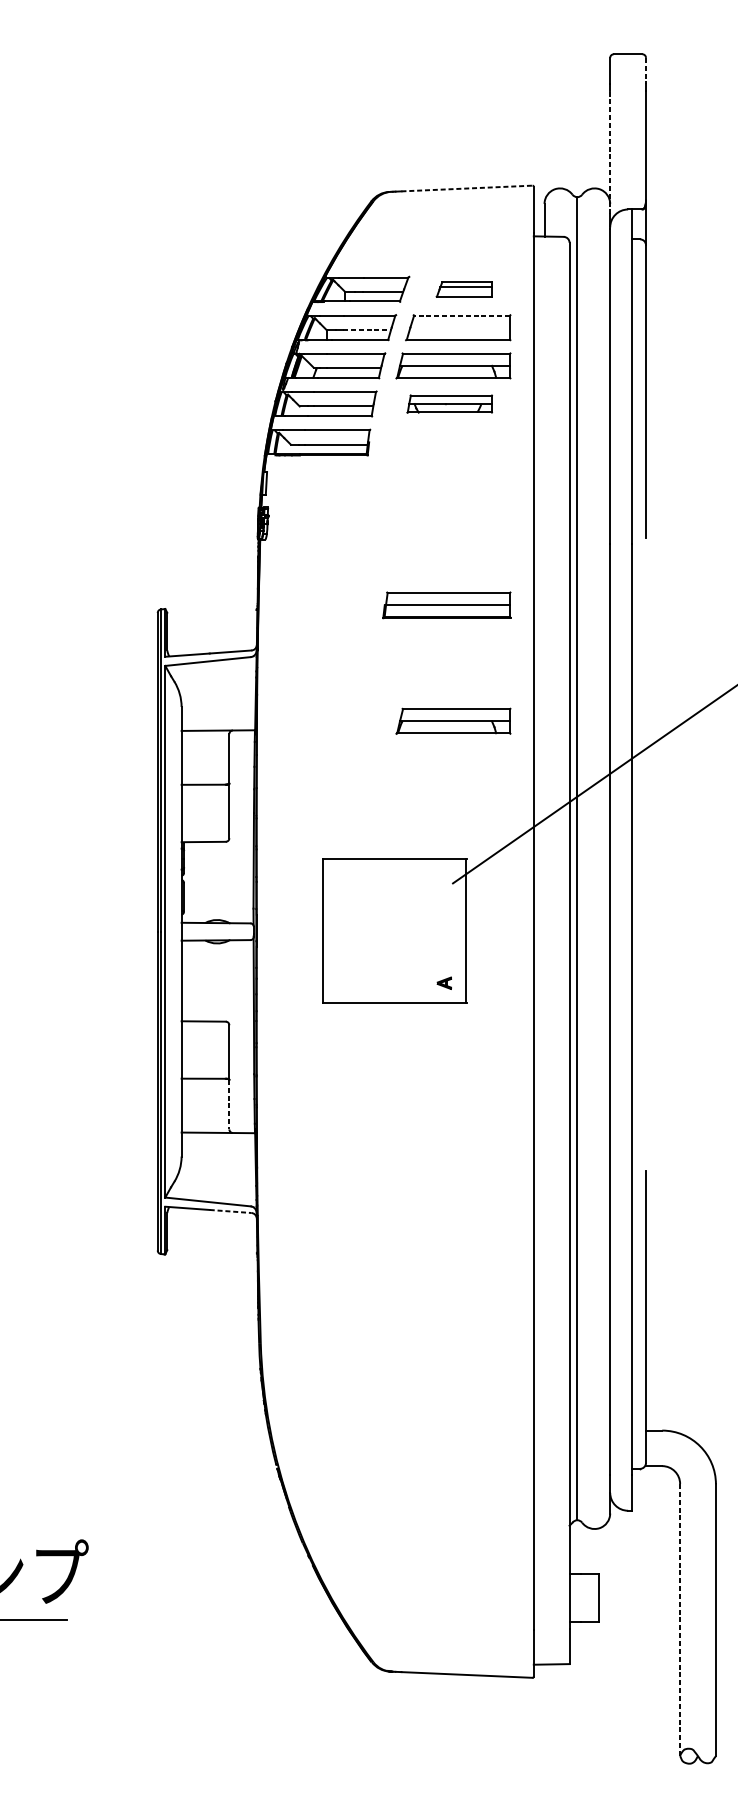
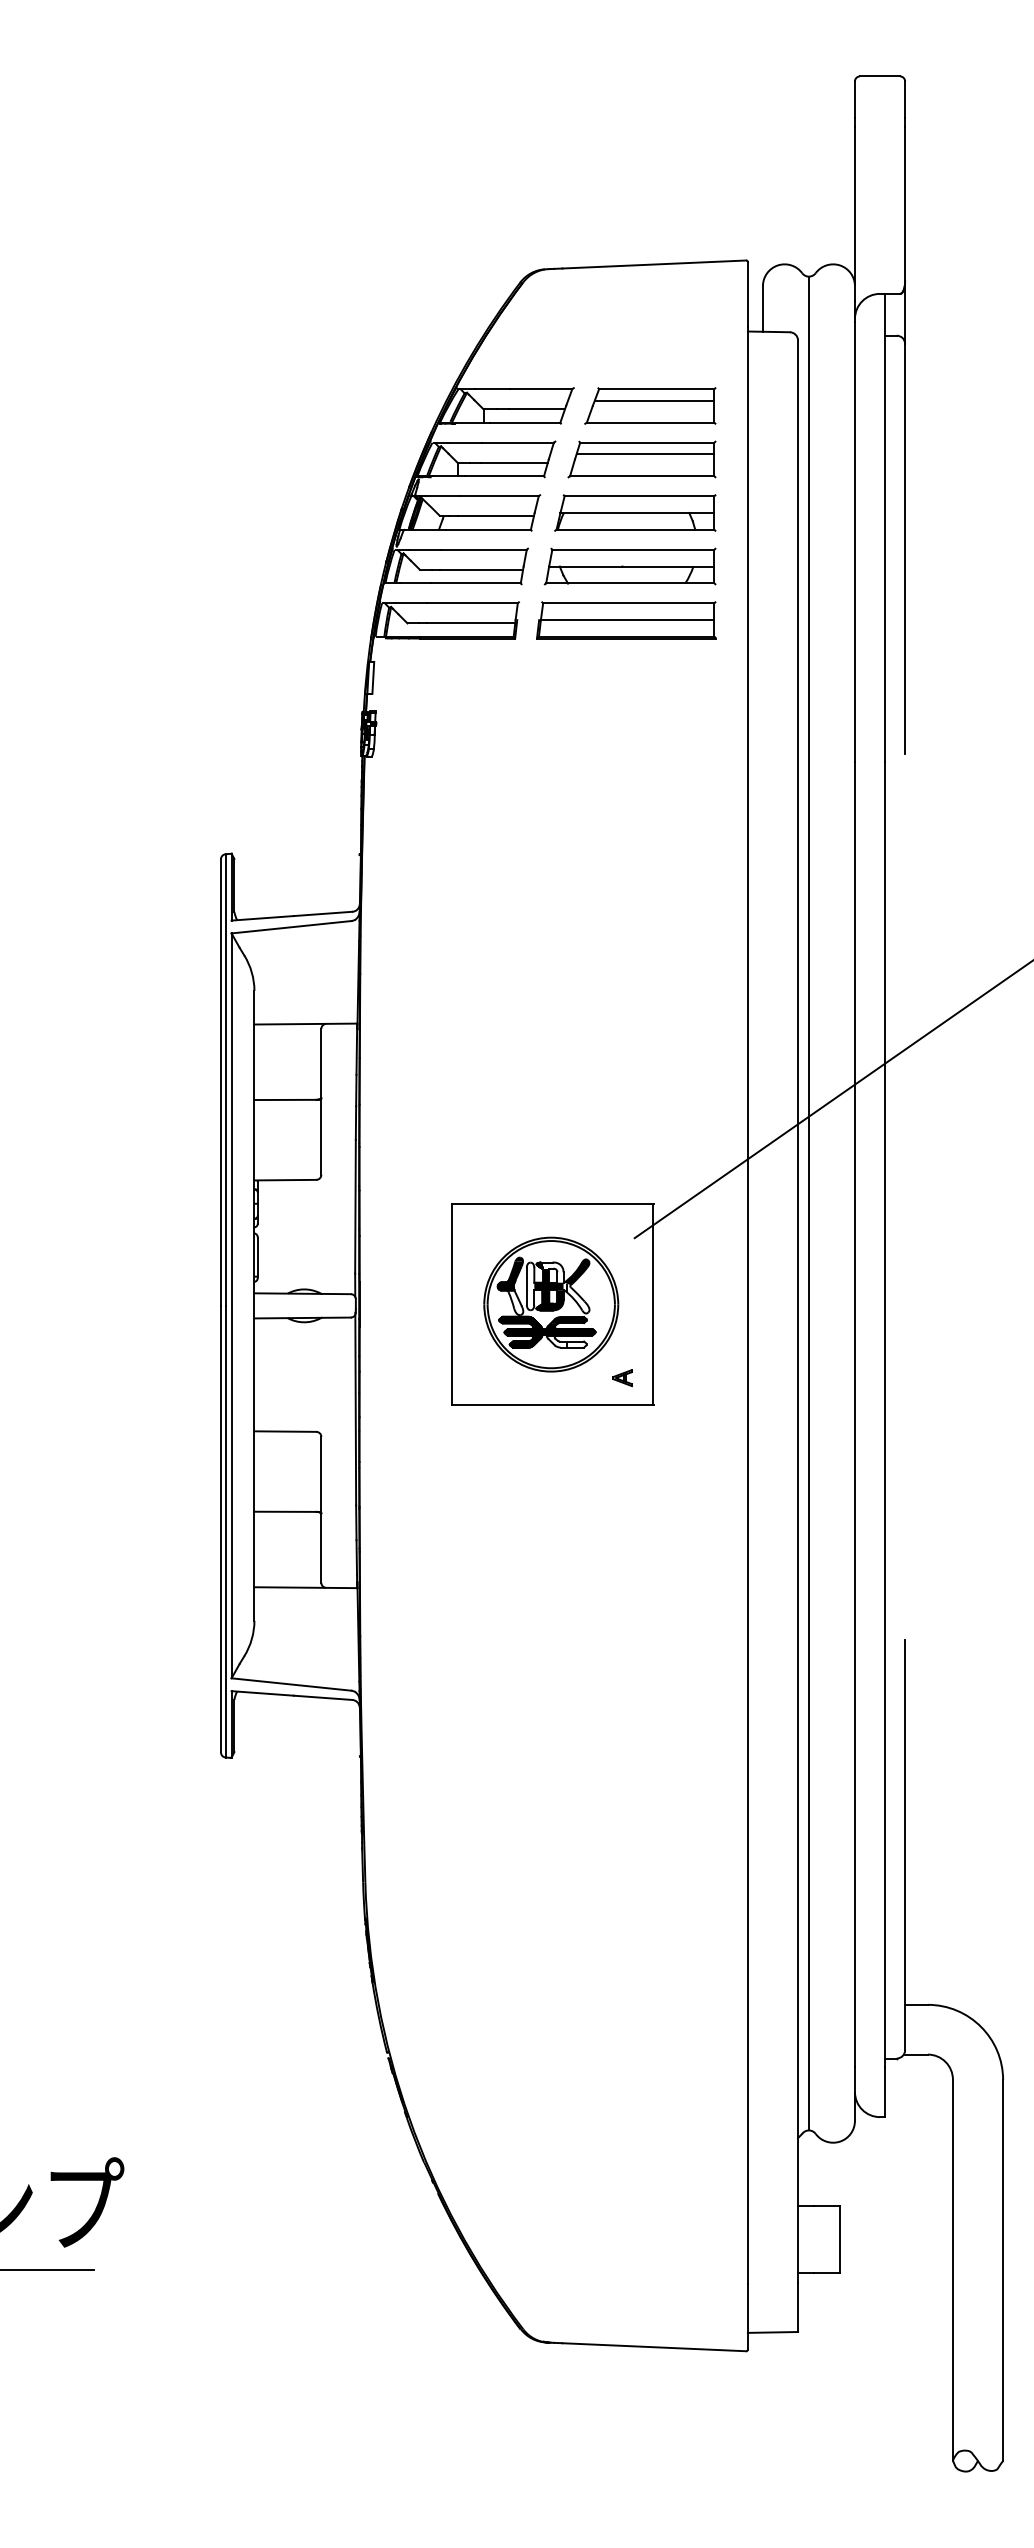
line: (646, 70) -> (905, 99), dashed -> solid
line: (609, 152) -> (854, 214), dashed -> solid
line: (467, 188) -> (654, 264), dashed -> solid
part: (464, 289) -> (650, 405), size x1.67
line: (461, 315) -> (646, 442), dashed -> solid
line: (460, 324) -> (645, 454), added
line: (367, 329) -> (514, 462), dashed -> solid
part: (449, 404) -> (629, 566), size x1.43
part: (447, 605) -> (626, 620), moved
part: (453, 720) -> (635, 1010), removed
part: (393, 930) -> (551, 1304), added
line: (229, 1104) -> (321, 1548), dashed -> solid
line: (230, 1211) -> (323, 1697), dashed -> solid
line: (679, 1620) -> (952, 2270), dashed -> solid

